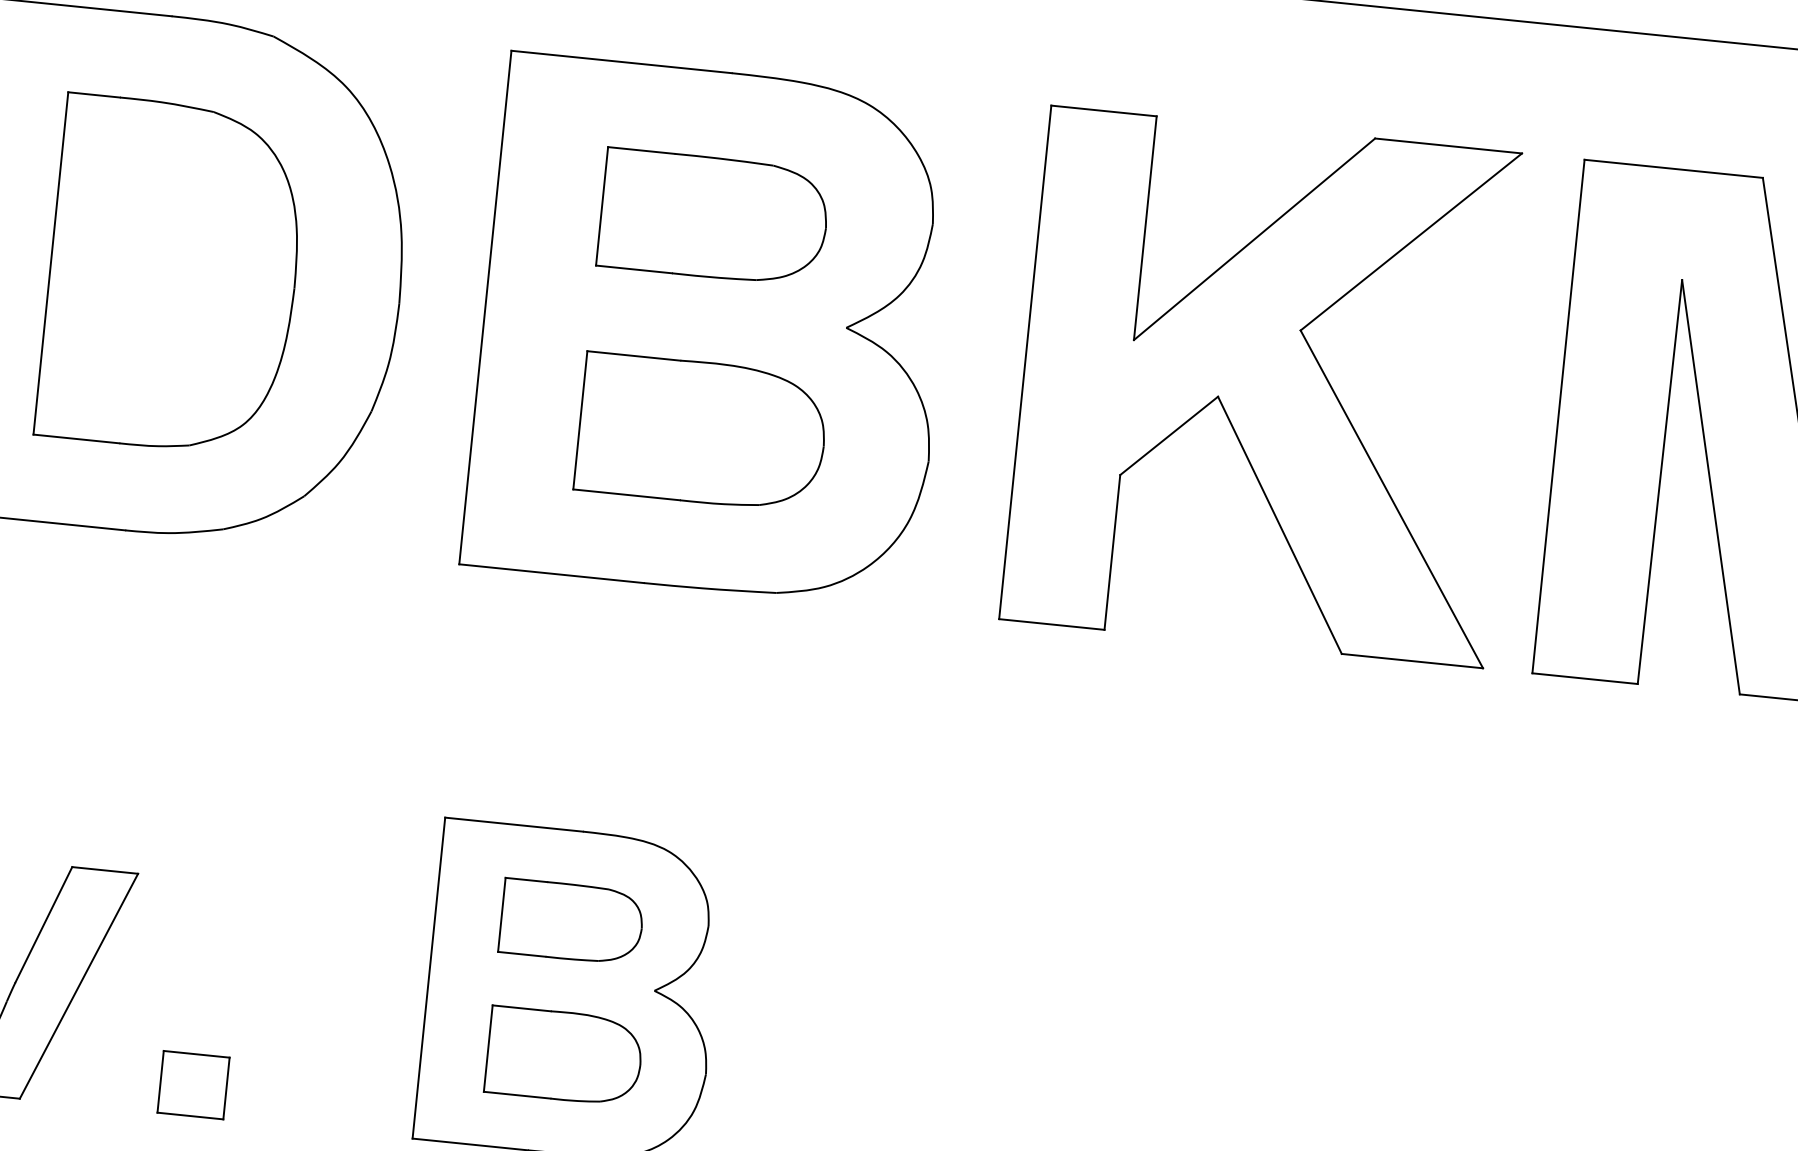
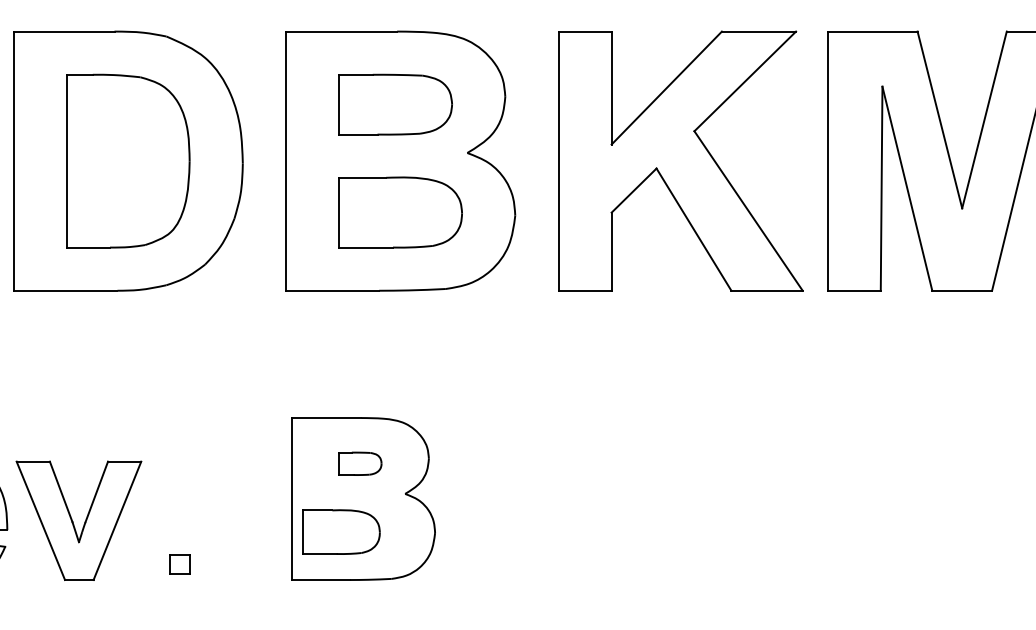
part: (572, 921) -> (360, 463), size x0.6
part: (564, 1054) -> (341, 531), moved
part: (193, 1085) -> (179, 564), size x0.6

